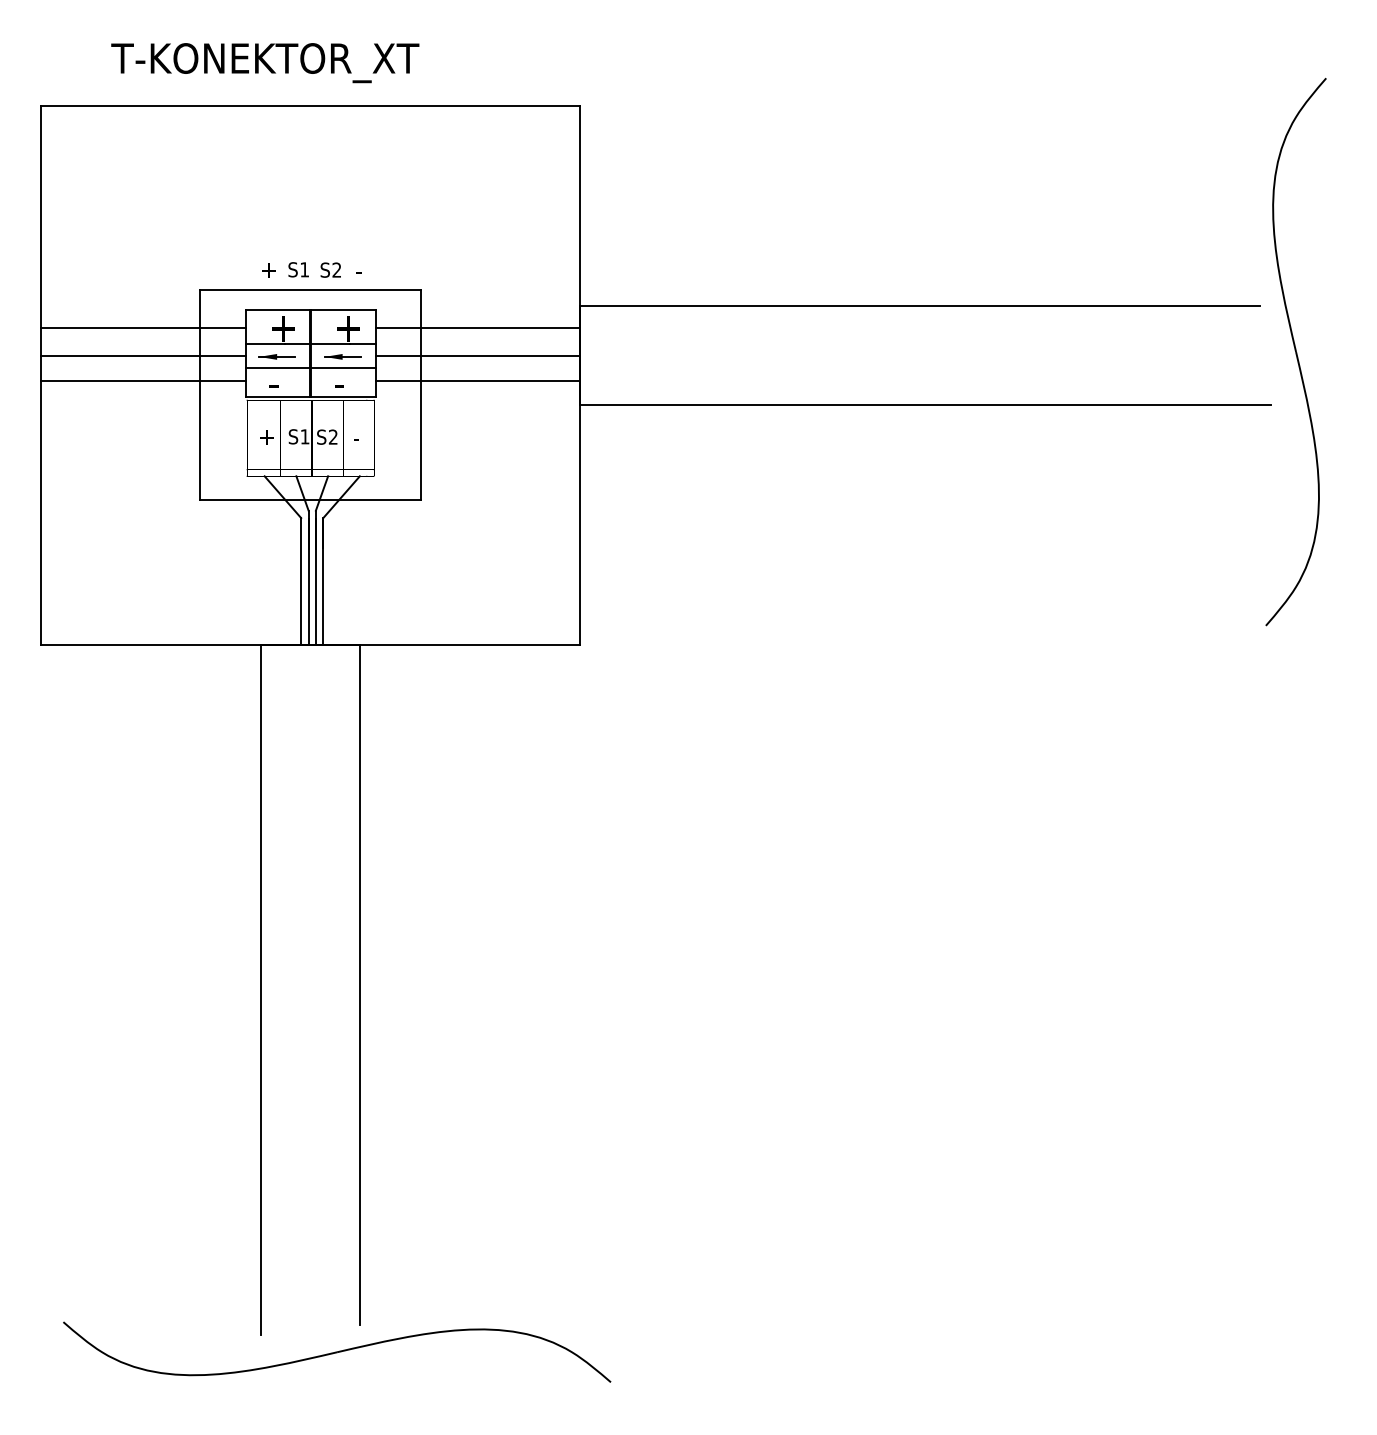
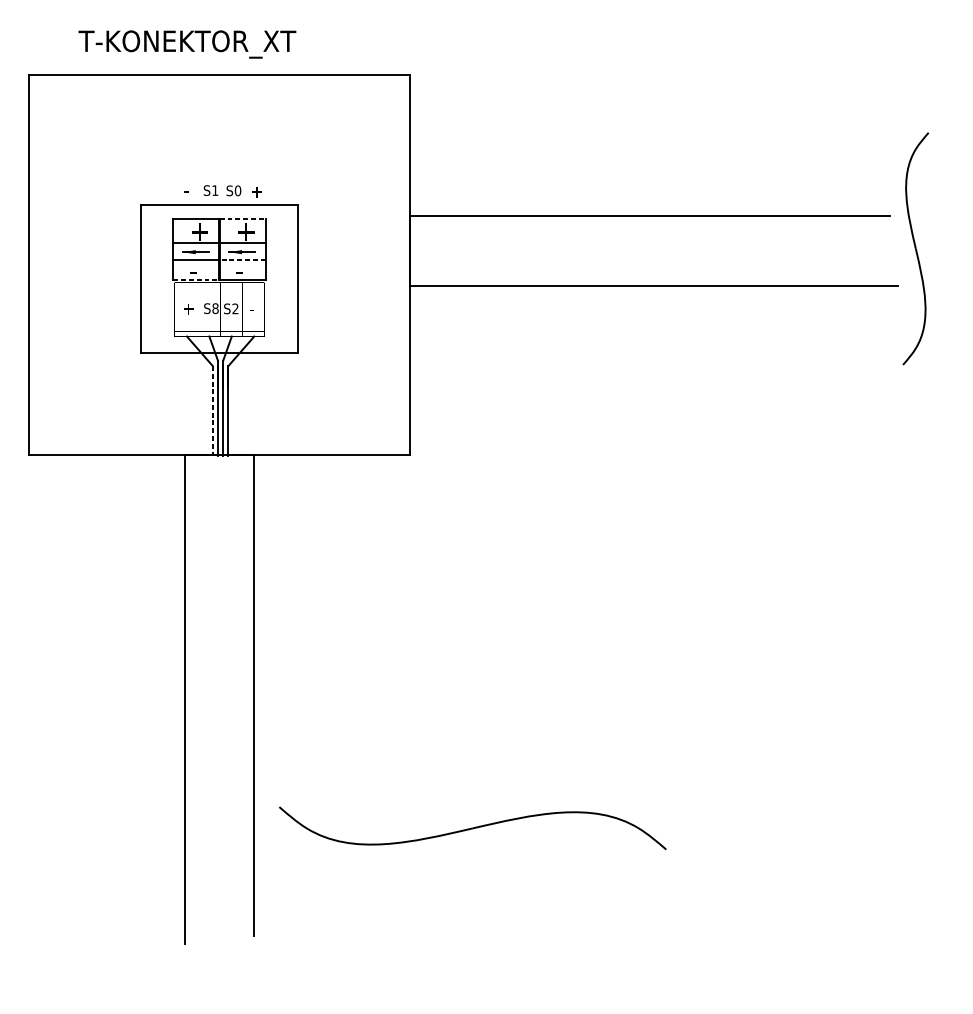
text: (336, 269) -> (237, 190), S2 -> S0
text: (268, 270) -> (189, 191), + -> -
text: (363, 271) -> (256, 191), - -> +
line: (343, 309) -> (242, 218), solid -> dashed
line: (143, 328) -> (101, 232), removed
line: (478, 328) -> (338, 232), removed
part: (1295, 352) -> (915, 249), size x0.6
line: (143, 355) -> (101, 251), removed
line: (478, 355) -> (338, 251), removed
line: (342, 367) -> (241, 259), solid -> dashed
line: (143, 380) -> (101, 268), removed
line: (478, 380) -> (338, 268), removed
line: (278, 396) -> (196, 280), solid -> dashed
text: (304, 436) -> (215, 308), S1 -> S8
line: (301, 581) -> (213, 410), solid -> dashed
part: (337, 1351) -> (473, 827), moved

